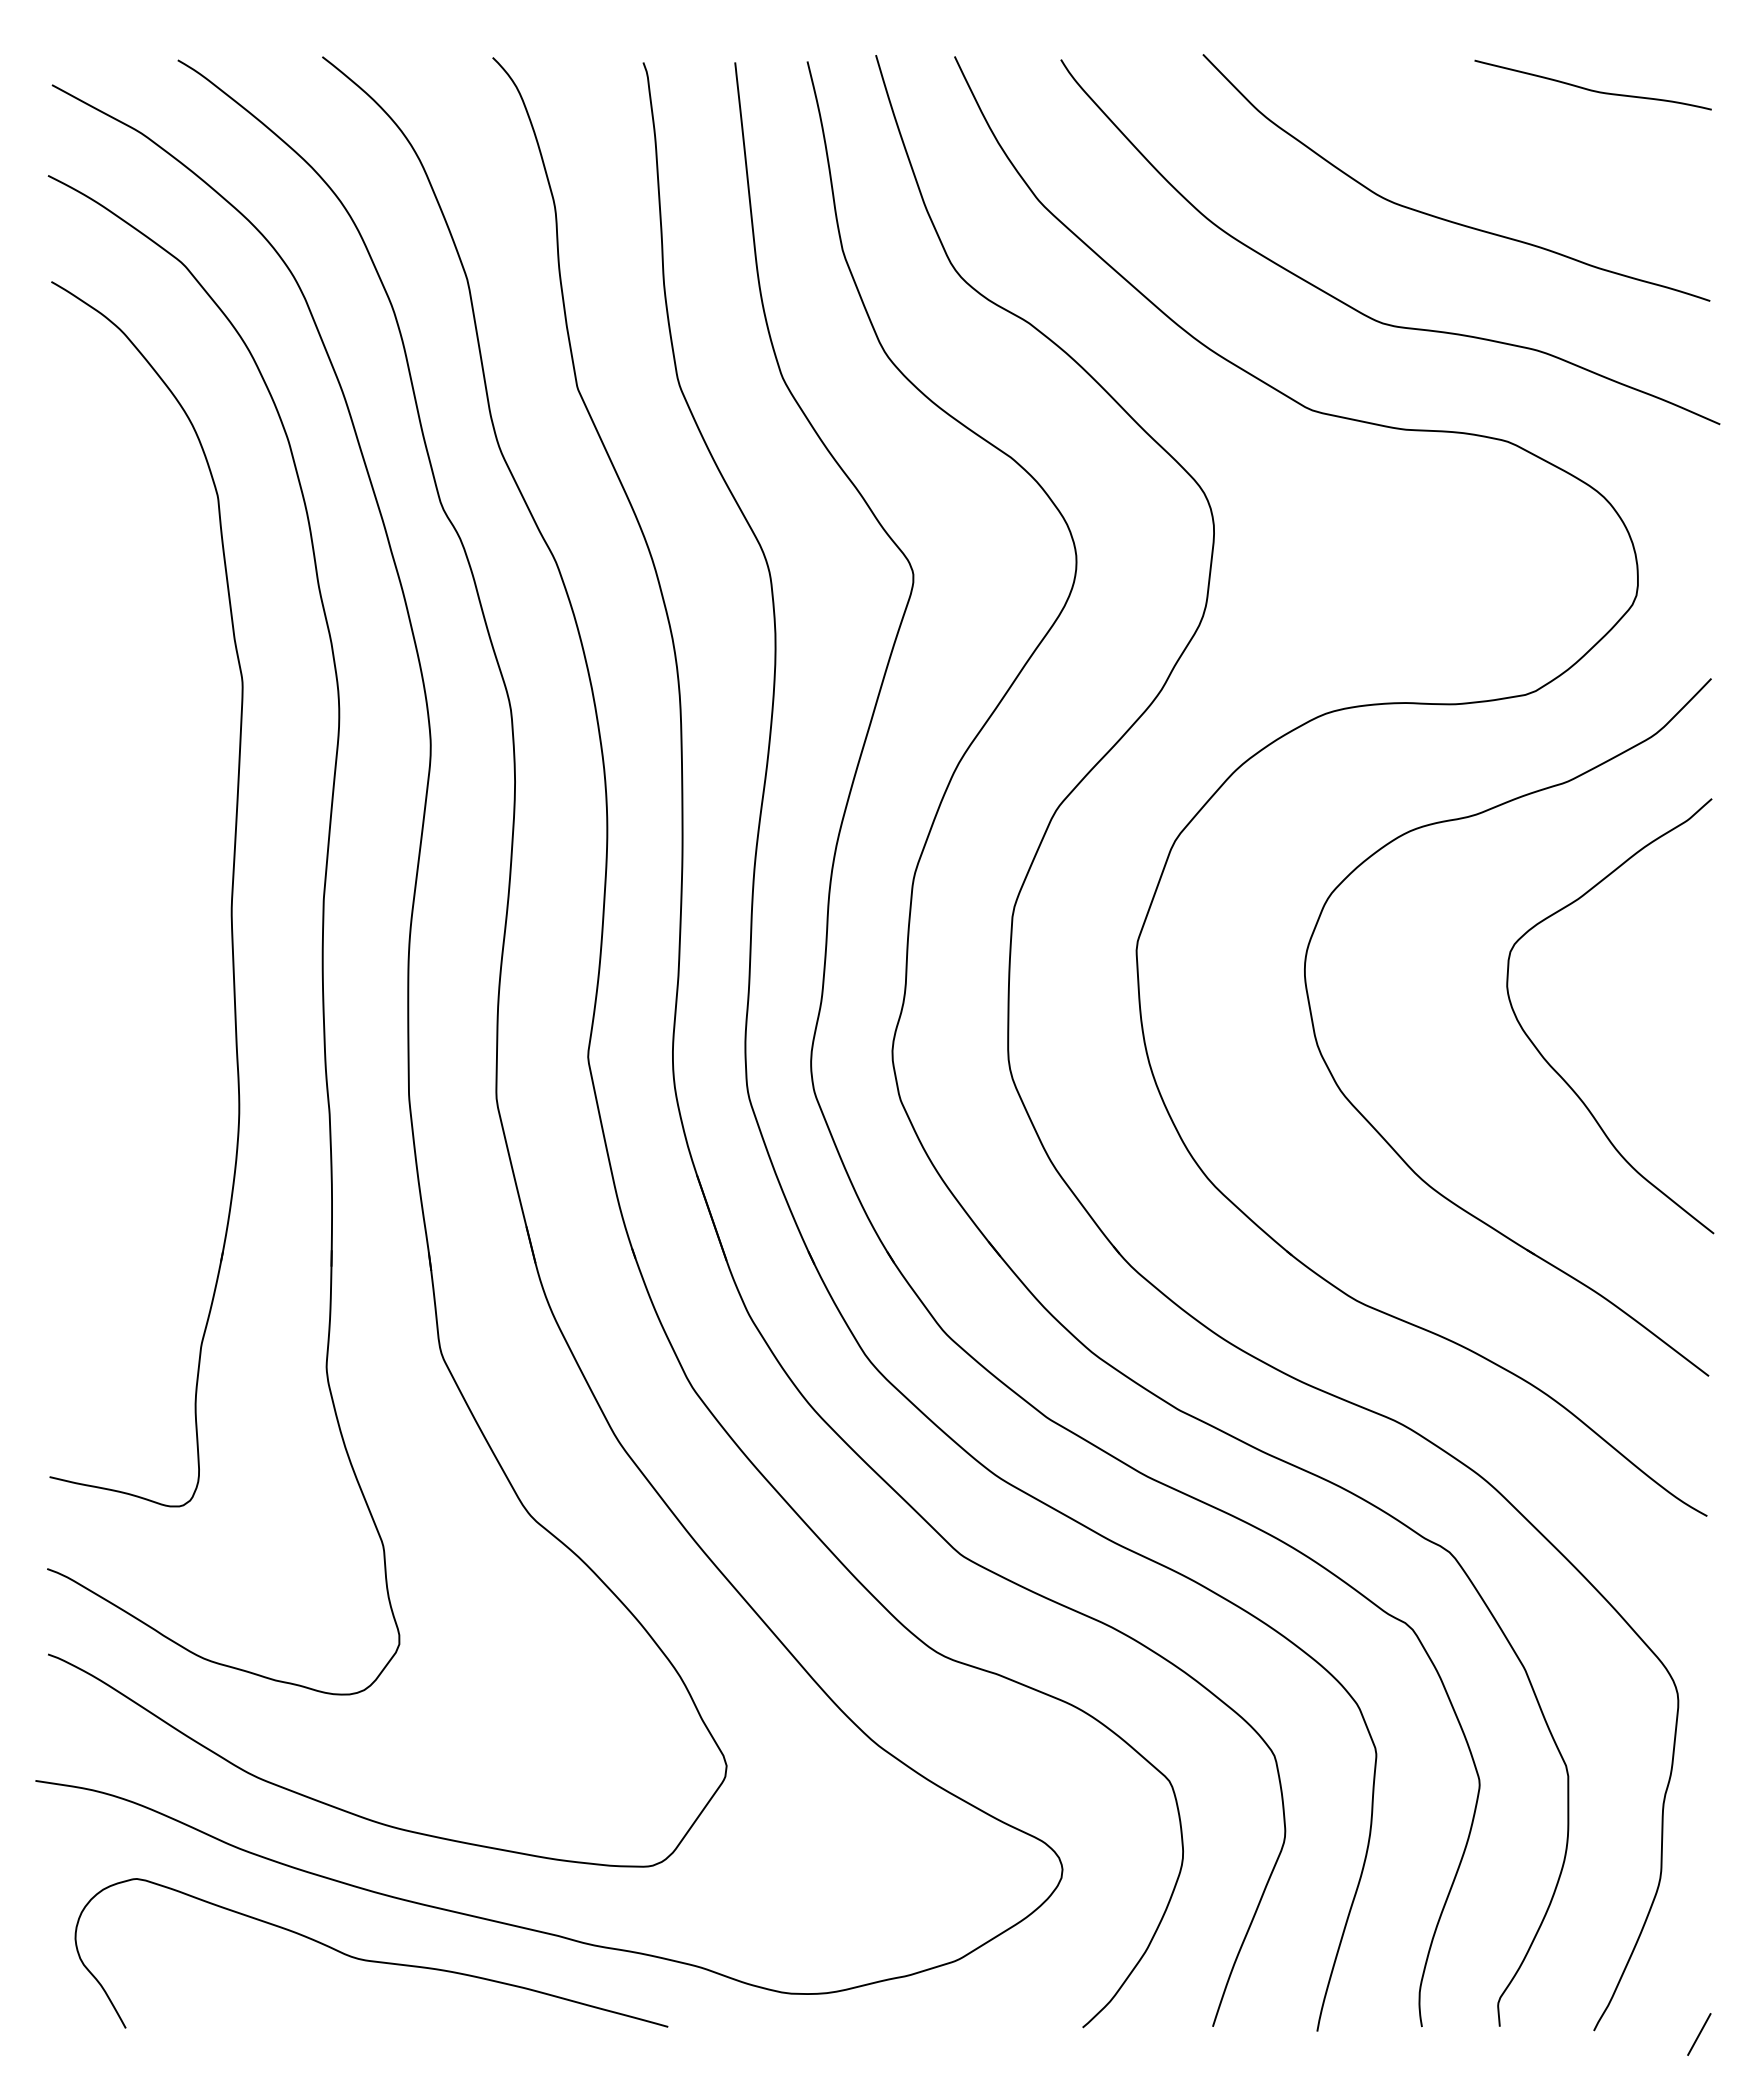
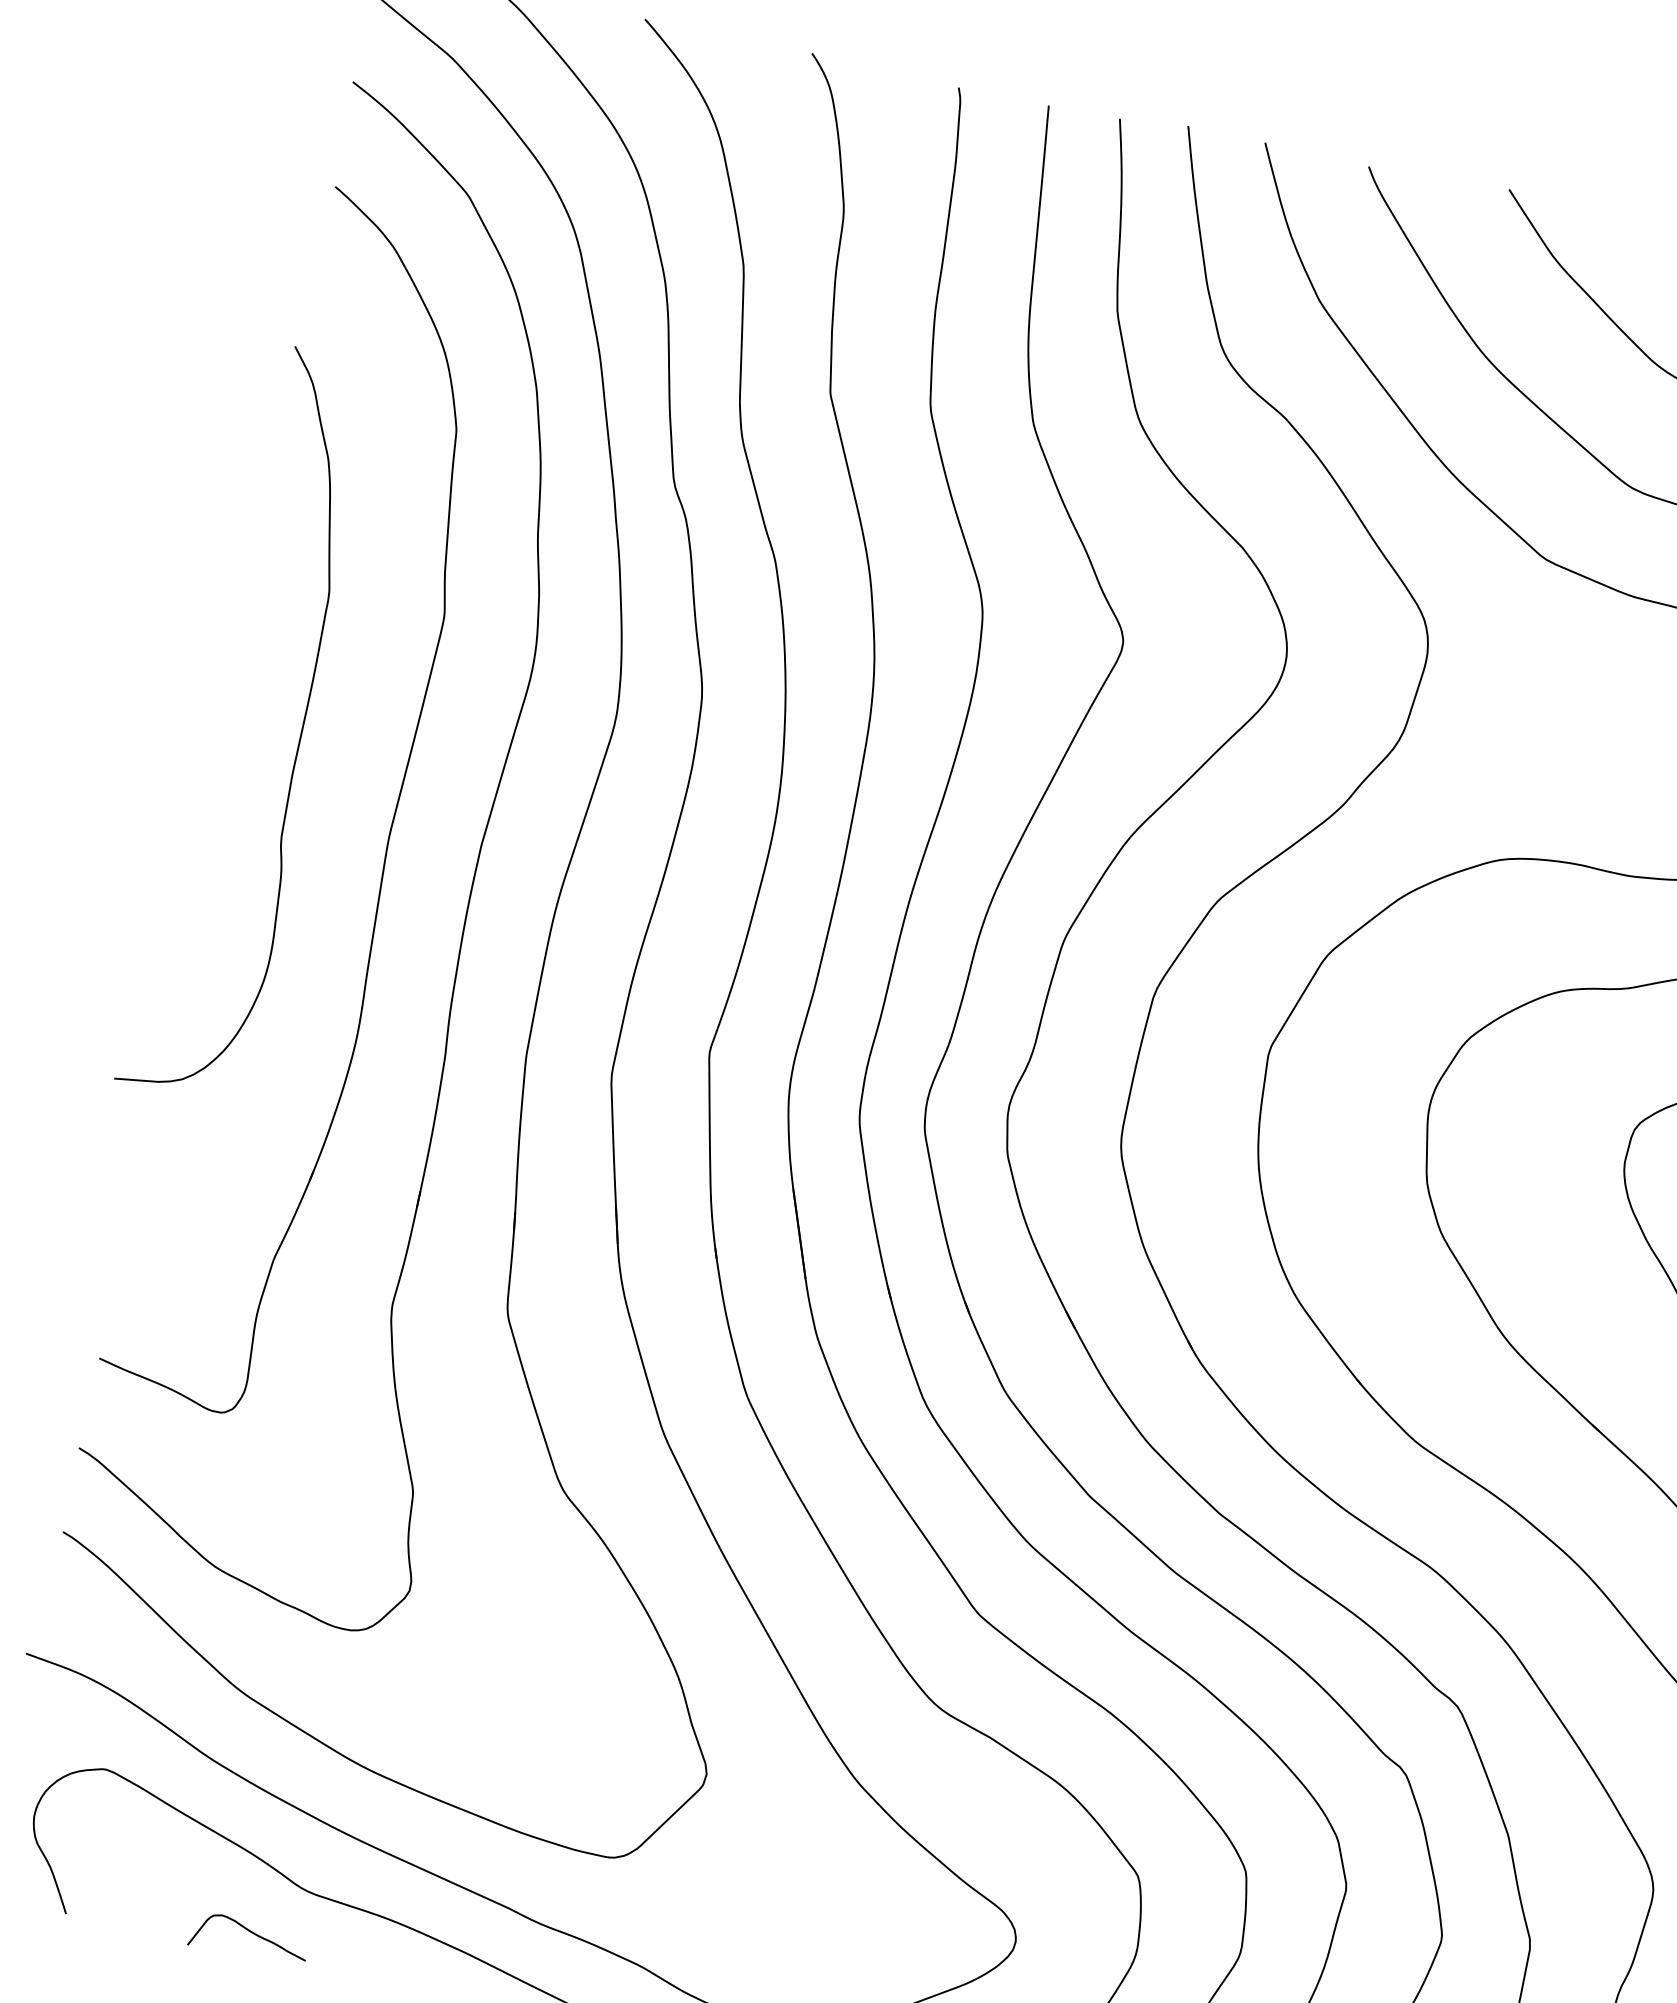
curve: (124, 823) -> (300, 732), added
curve: (312, 2011) -> (252, 1934), added

